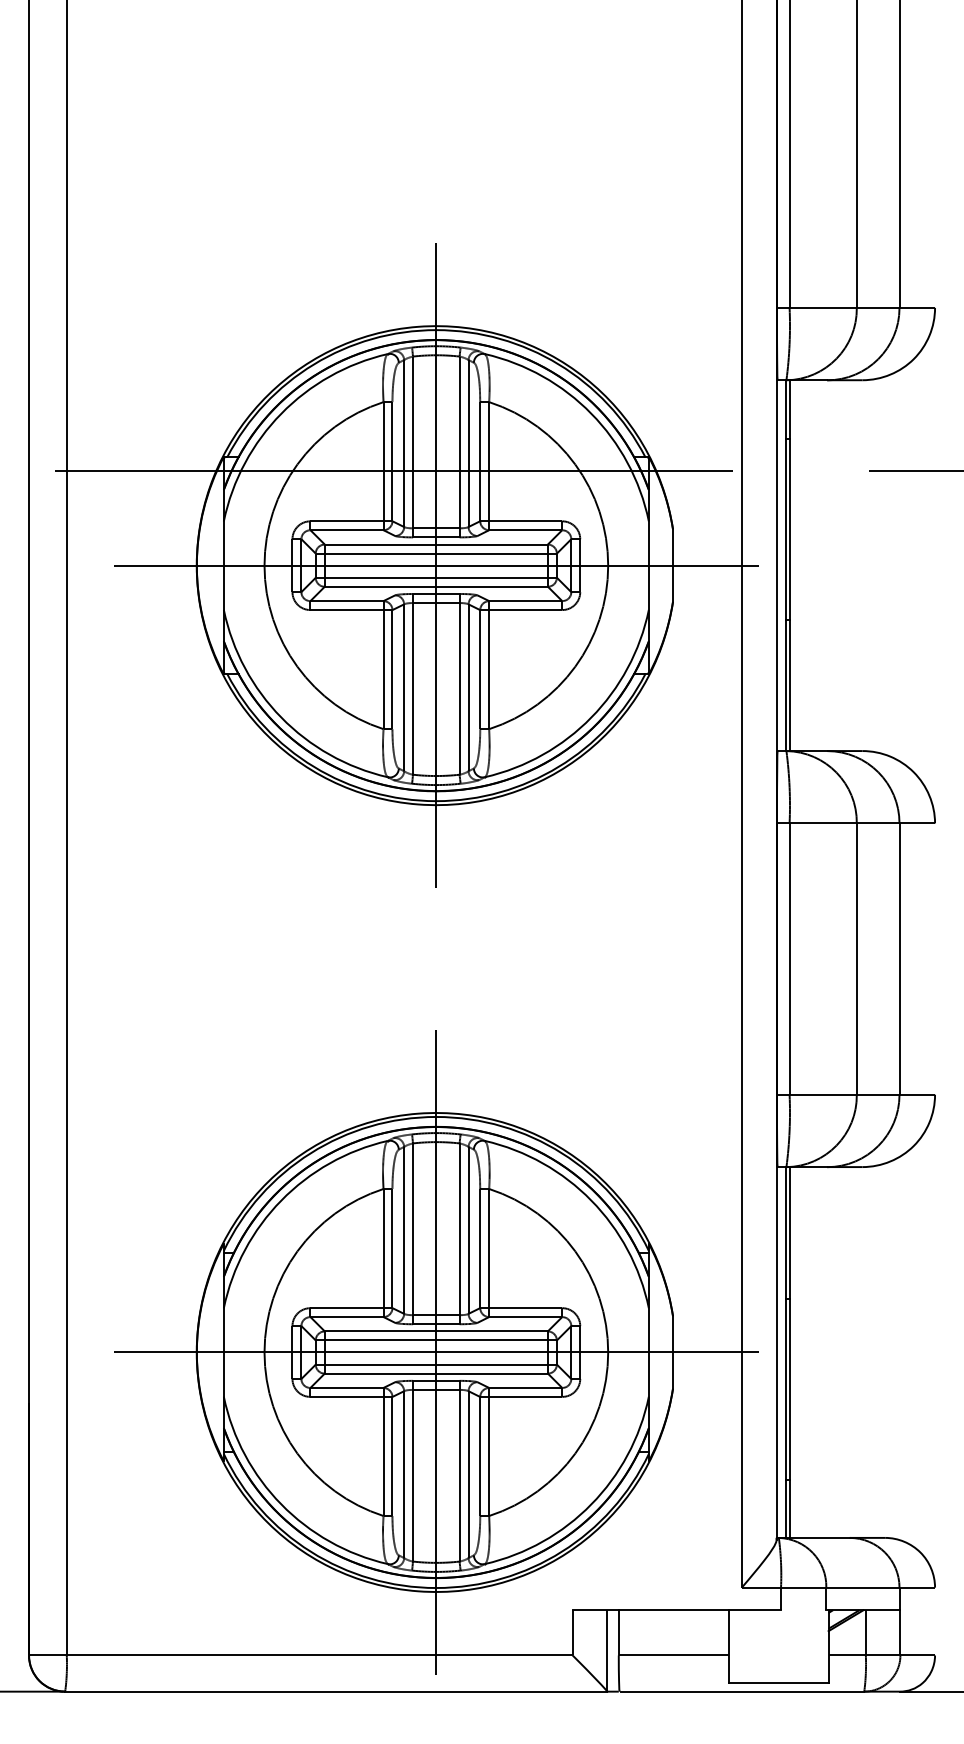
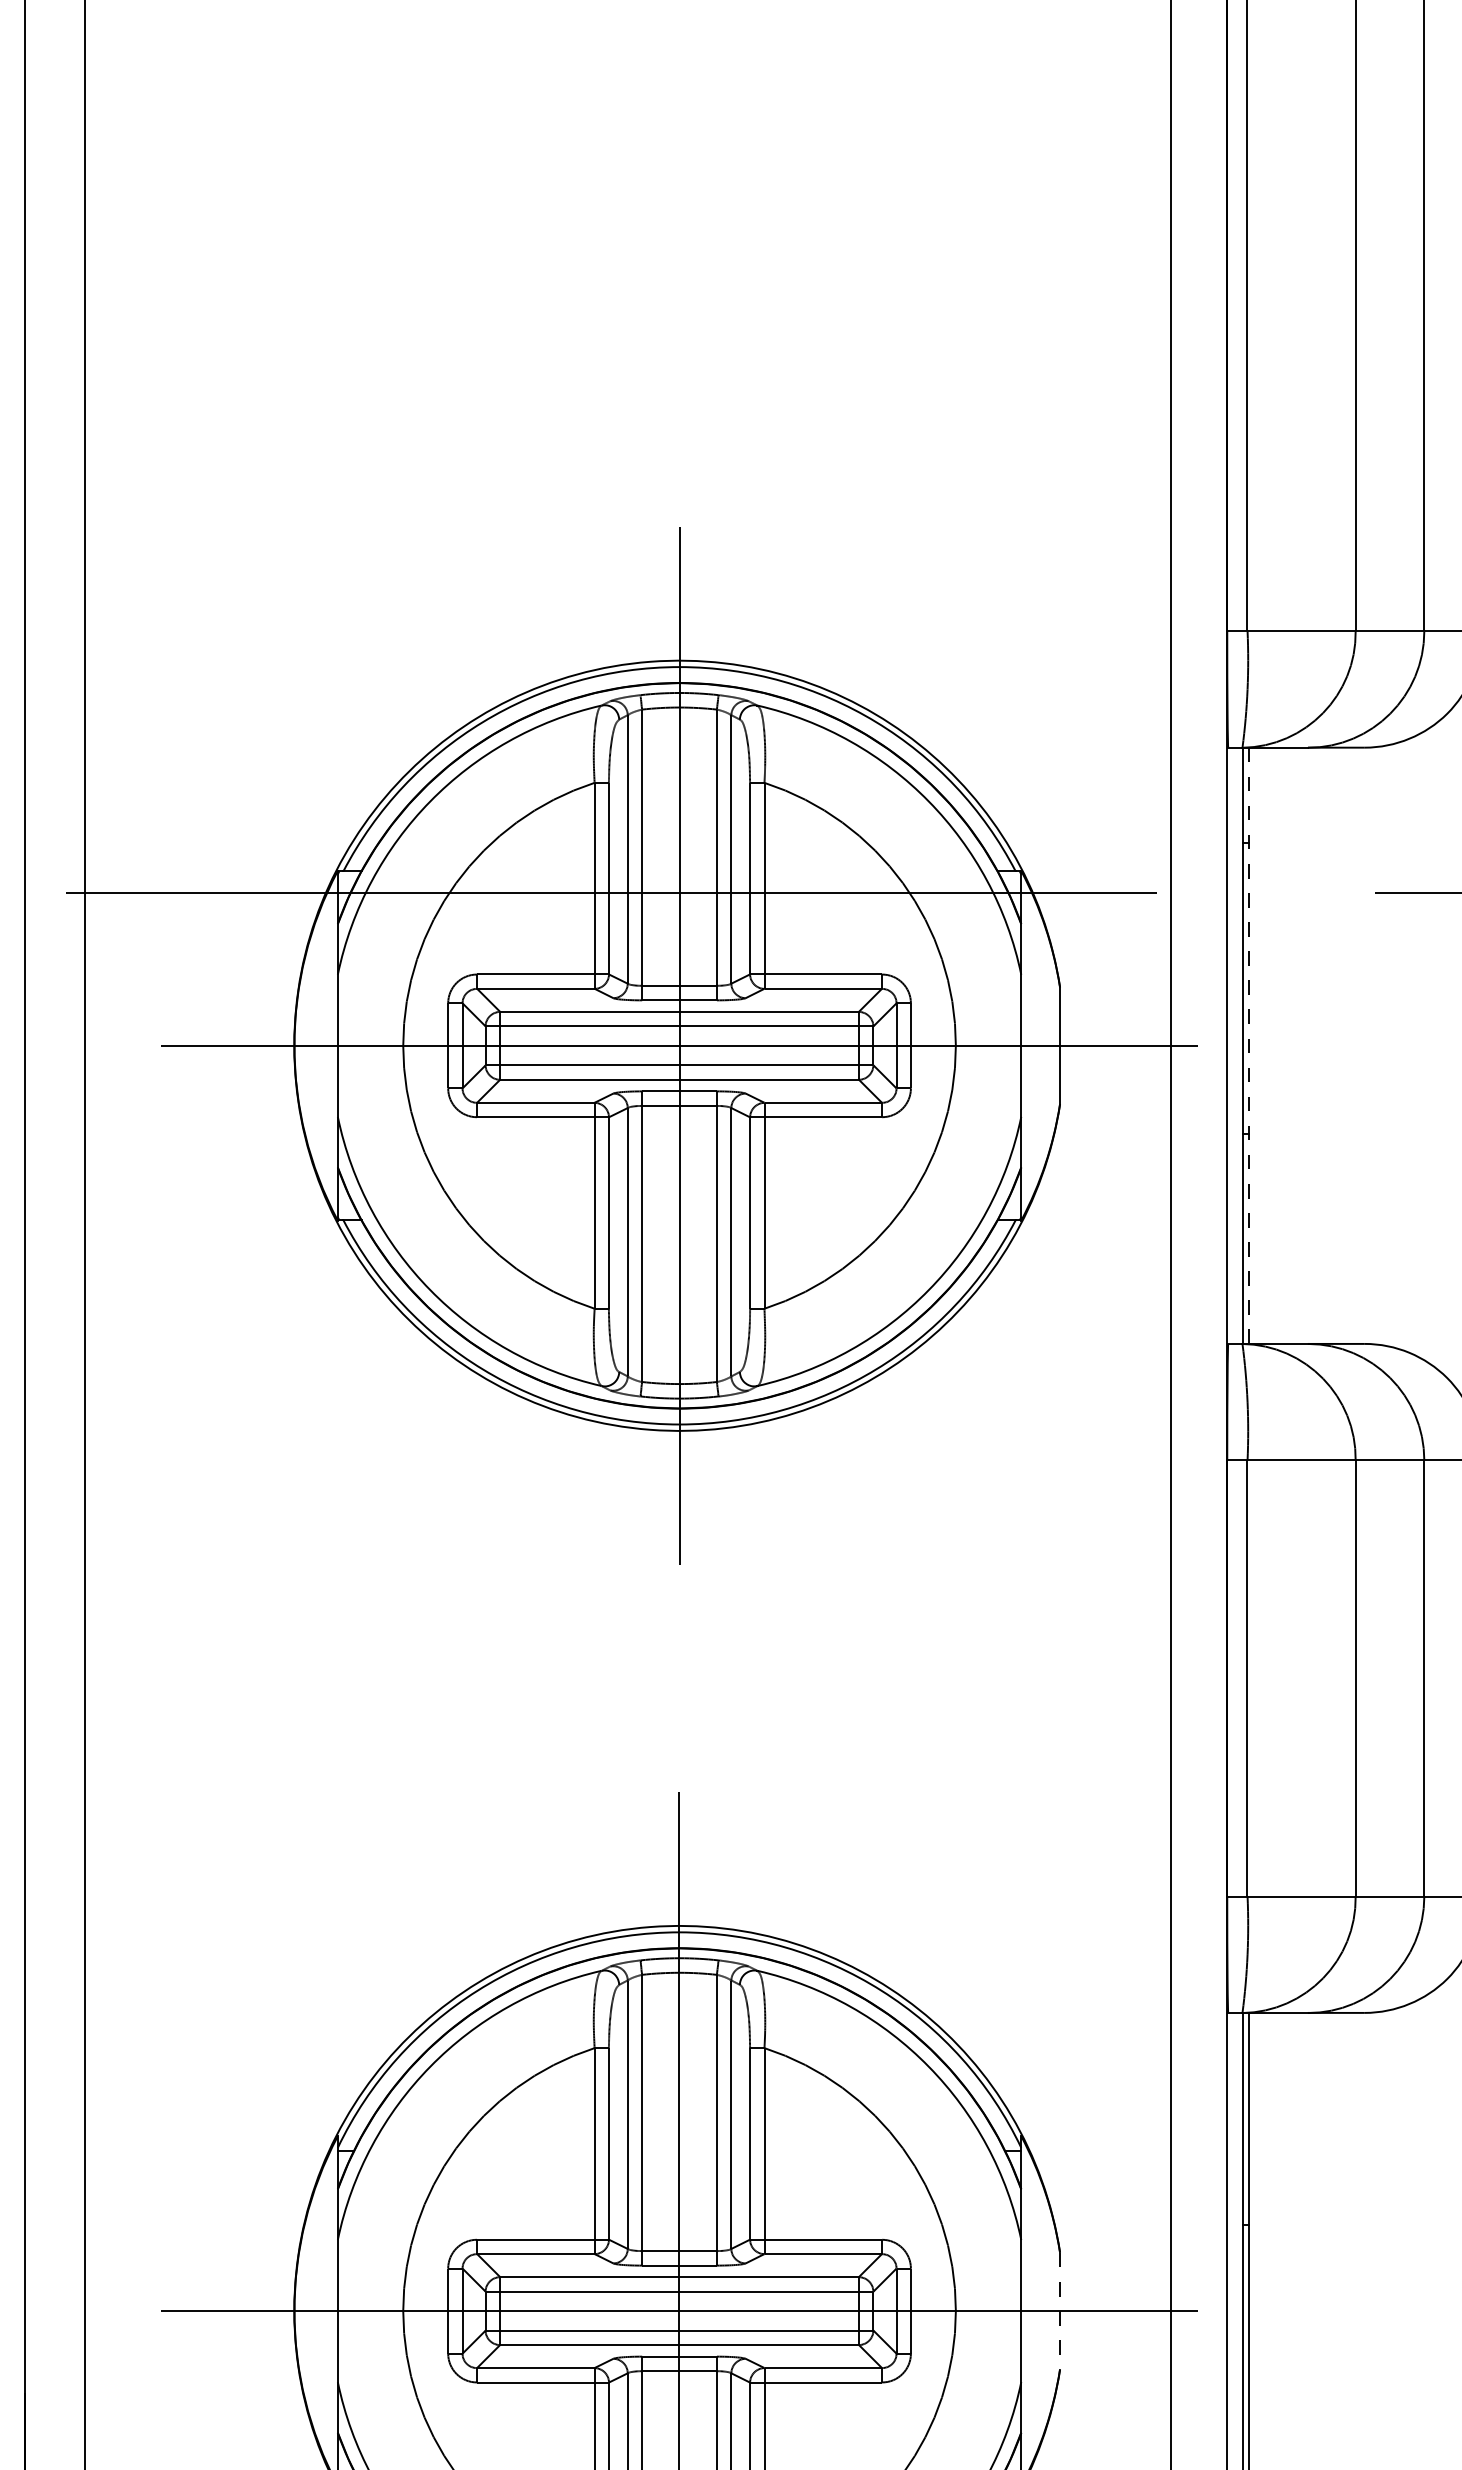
line: (790, 566) -> (1249, 1047), solid -> dashed
line: (673, 1353) -> (1060, 2312), solid -> dashed

